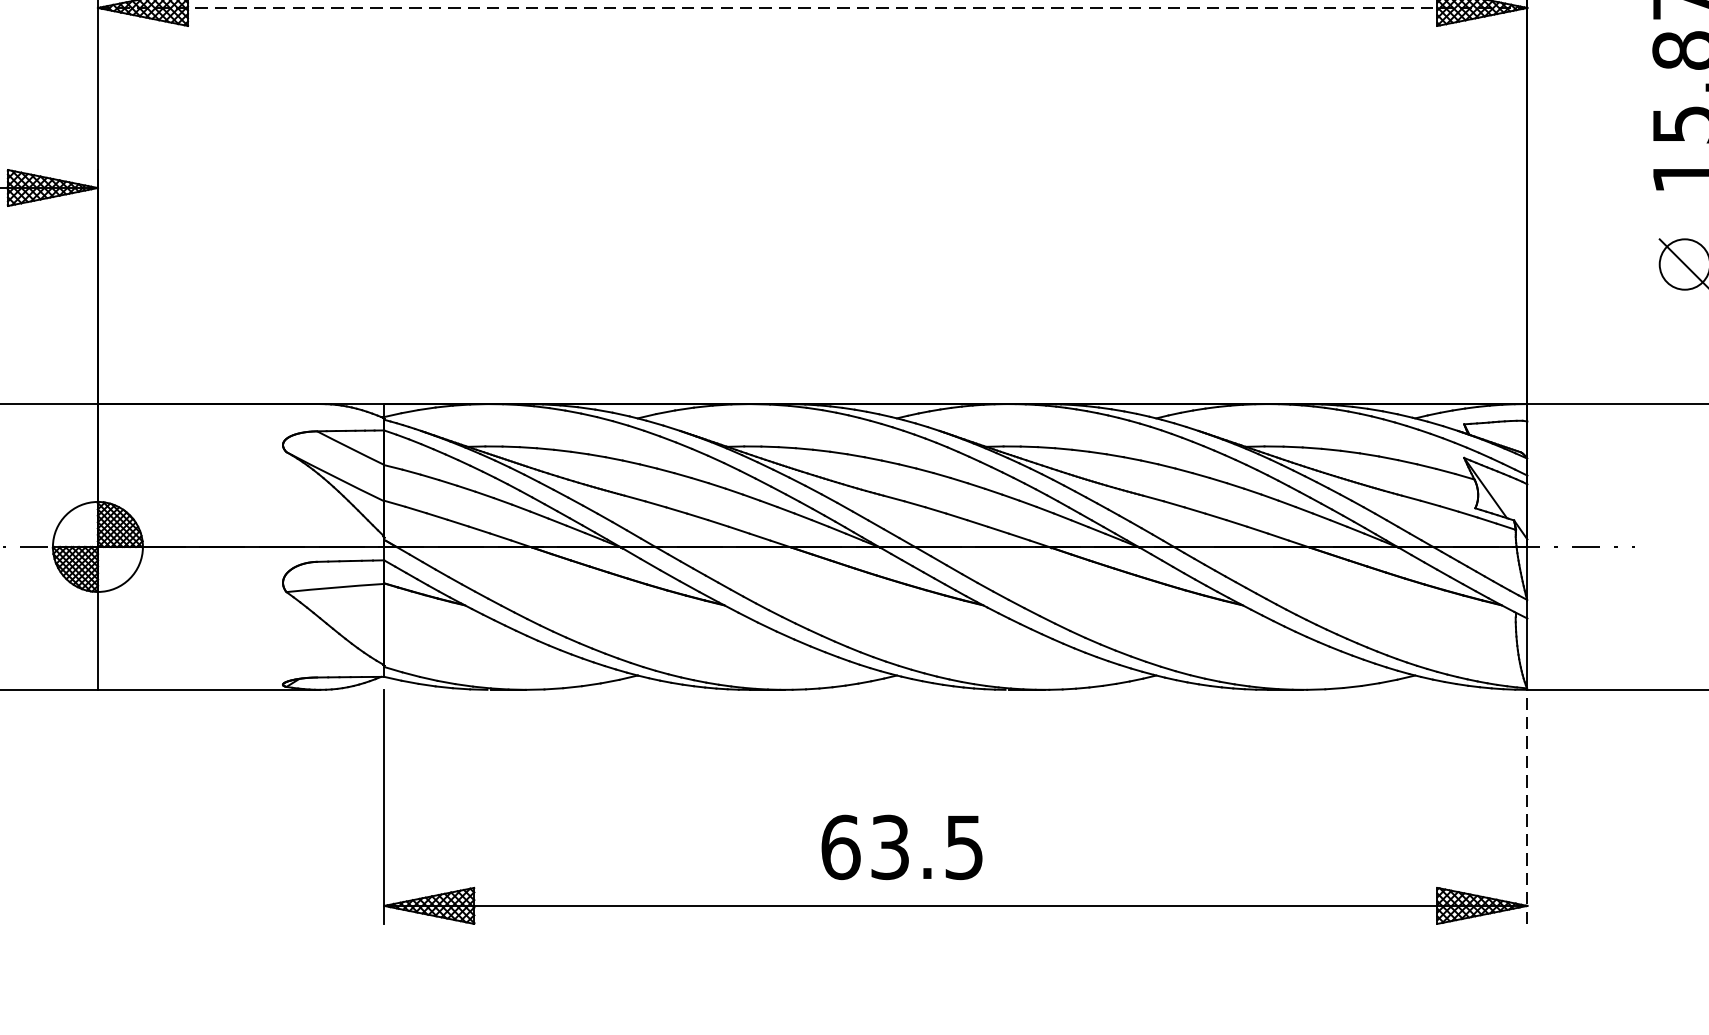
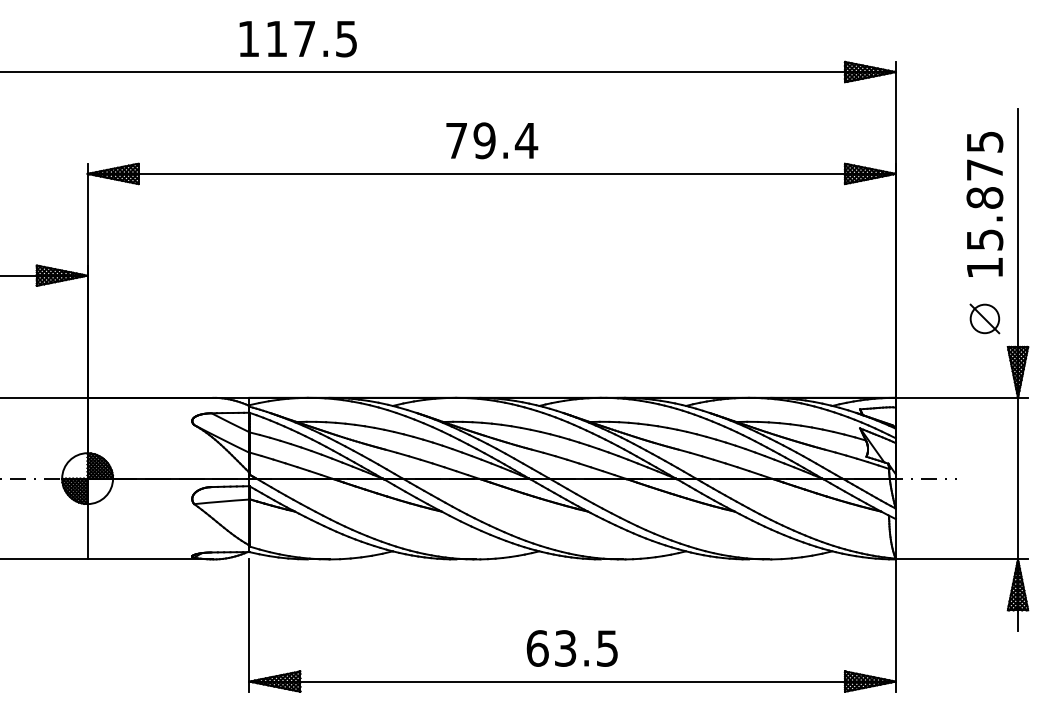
line: (814, 7) -> (492, 173), dashed -> solid
line: (1526, 806) -> (895, 625), dashed -> solid
text: (900, 847) -> (571, 648), moved

